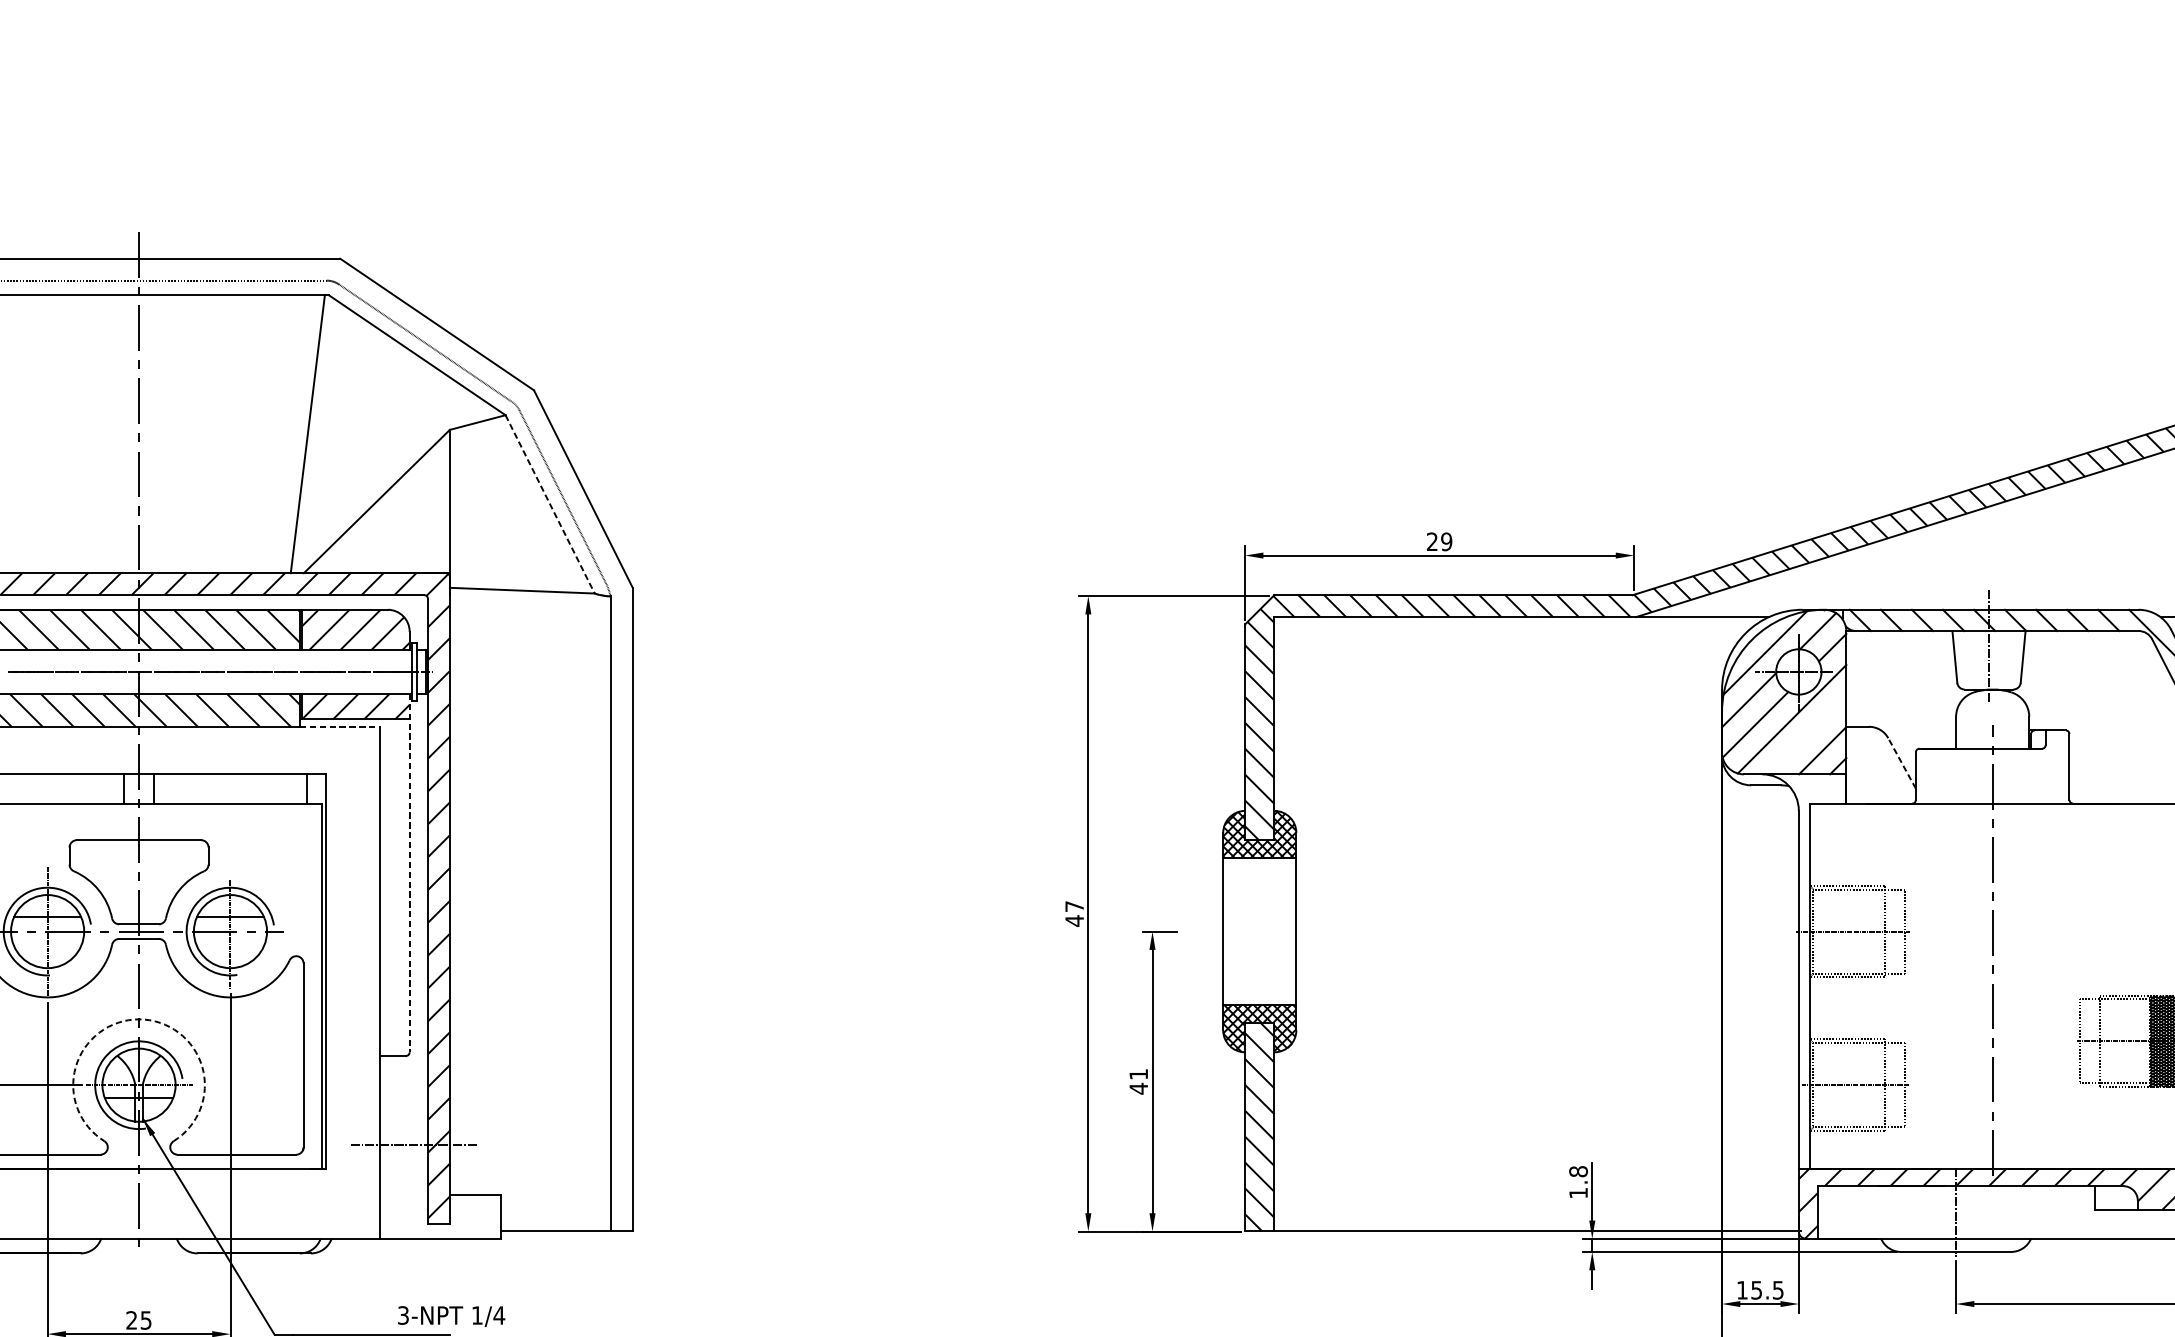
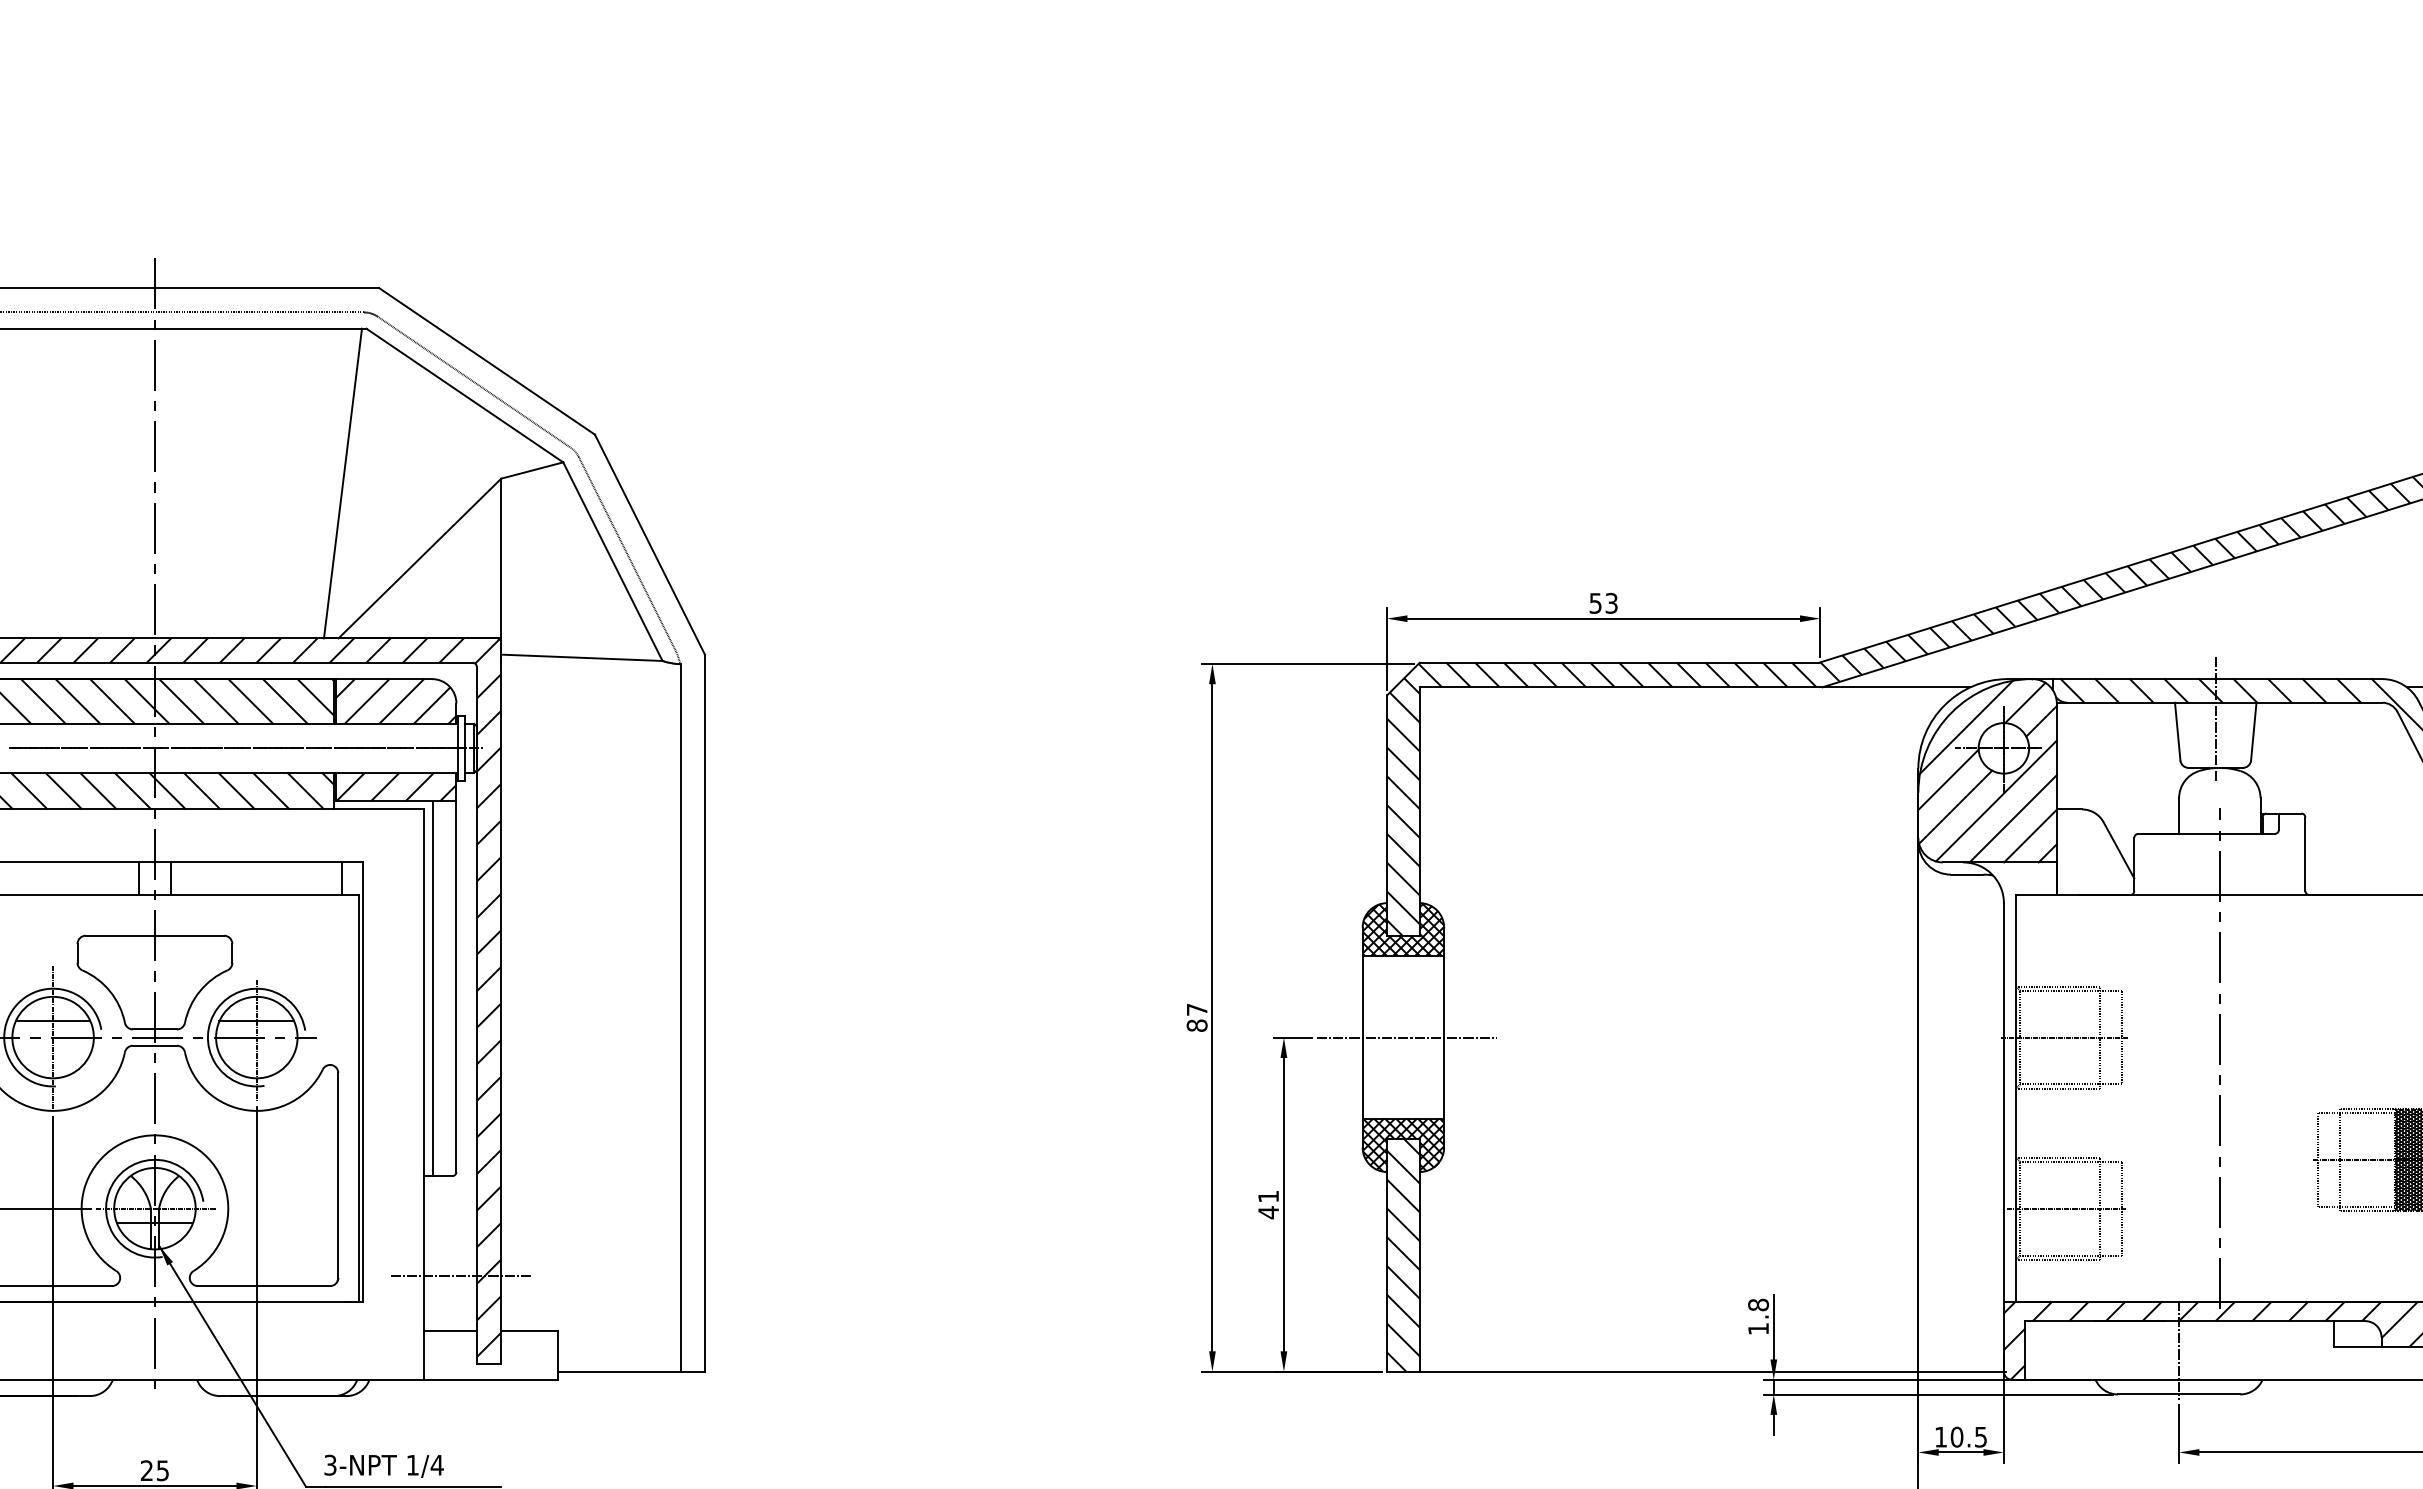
line: (550, 505) -> (613, 562), dashed -> solid
text: (1439, 541) -> (1603, 603), 29 -> 53
line: (340, 726) -> (379, 809), dashed -> solid
line: (1806, 734) -> (2012, 818), added
line: (1901, 762) -> (2118, 849), dashed -> solid
line: (409, 873) -> (456, 972), dashed -> solid
line: (388, 887) -> (432, 988), added
text: (1074, 920) -> (1196, 1025), 47 -> 87
line: (1262, 931) -> (1406, 1037), added
arc: (138, 1019) -> (154, 1135), dashed -> solid
line: (403, 1194) -> (449, 1330), added
text: (1756, 1289) -> (1956, 1436), 15.5 -> 10.5
text: (451, 1315) -> (383, 1465), moved

